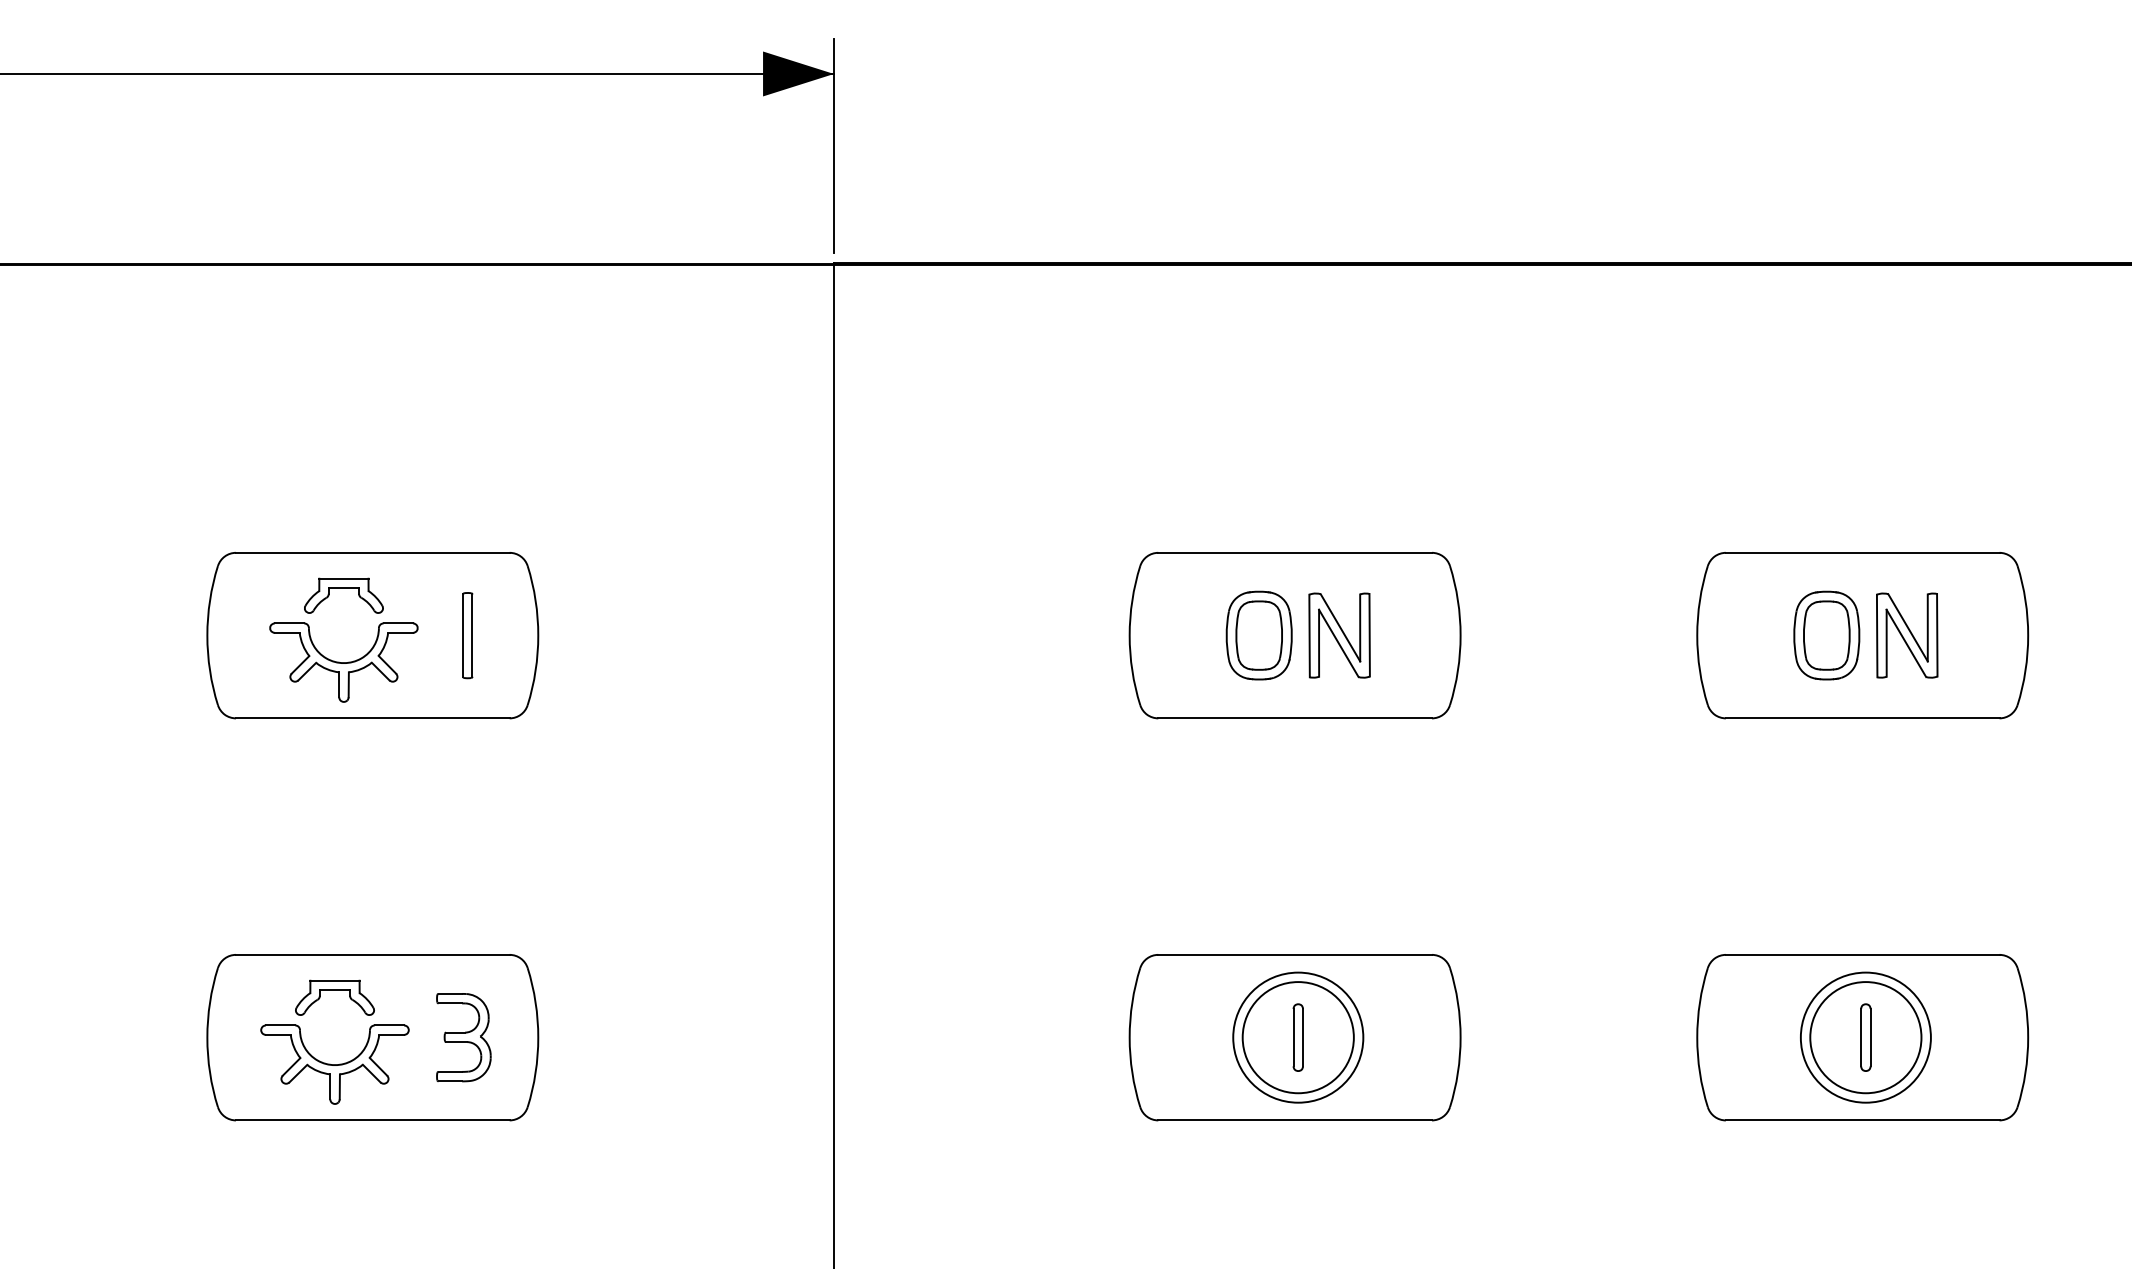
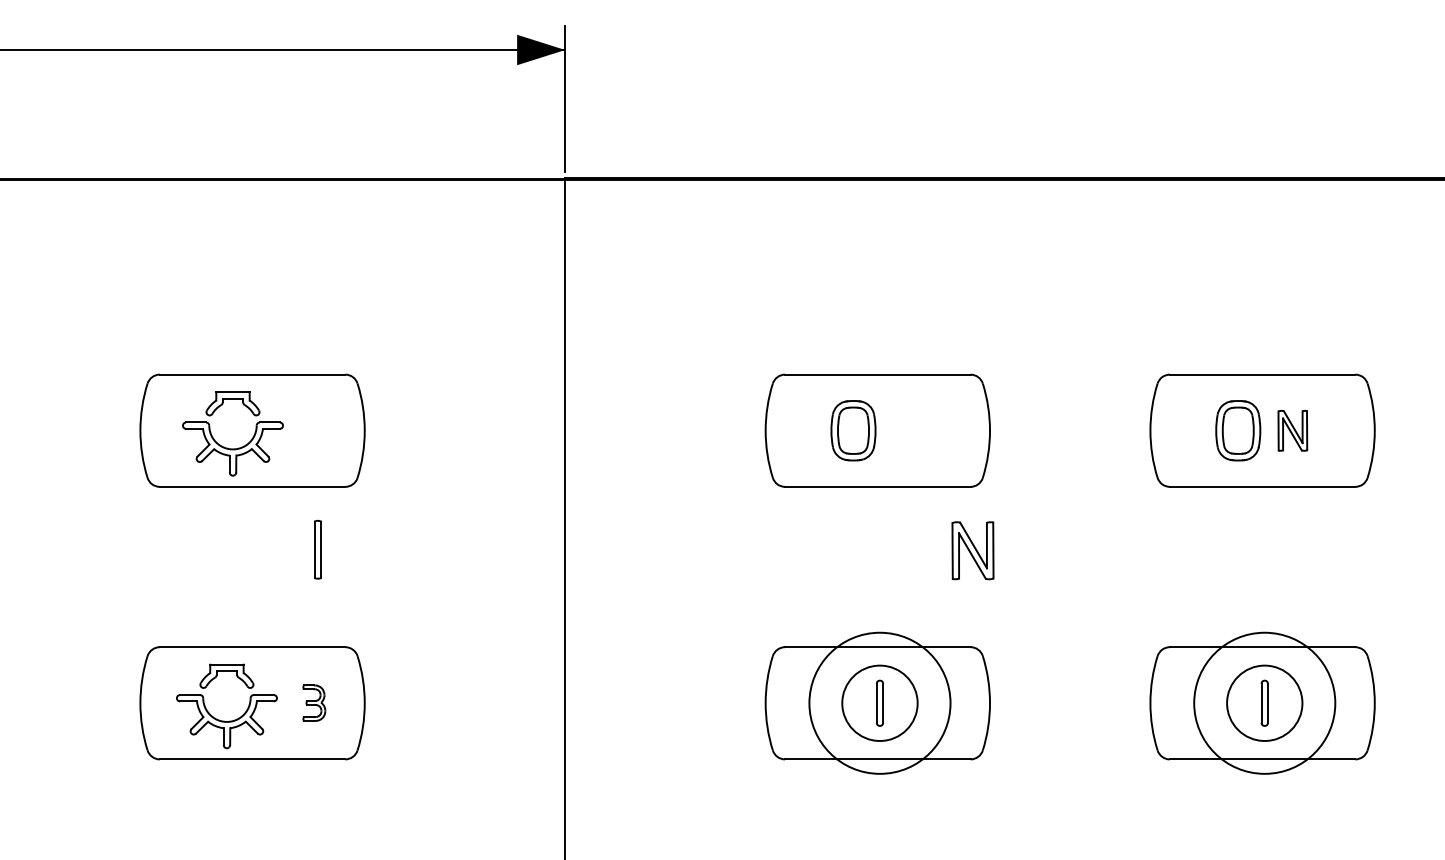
part: (467, 635) -> (317, 549), moved
part: (1338, 635) -> (972, 550), moved
part: (1906, 635) -> (1292, 430), size x0.7
part: (464, 1036) -> (314, 702), size x0.6
circle: (1297, 1037) -> (879, 703), size x1.6
circle: (1865, 1037) -> (1264, 703), size x1.6

